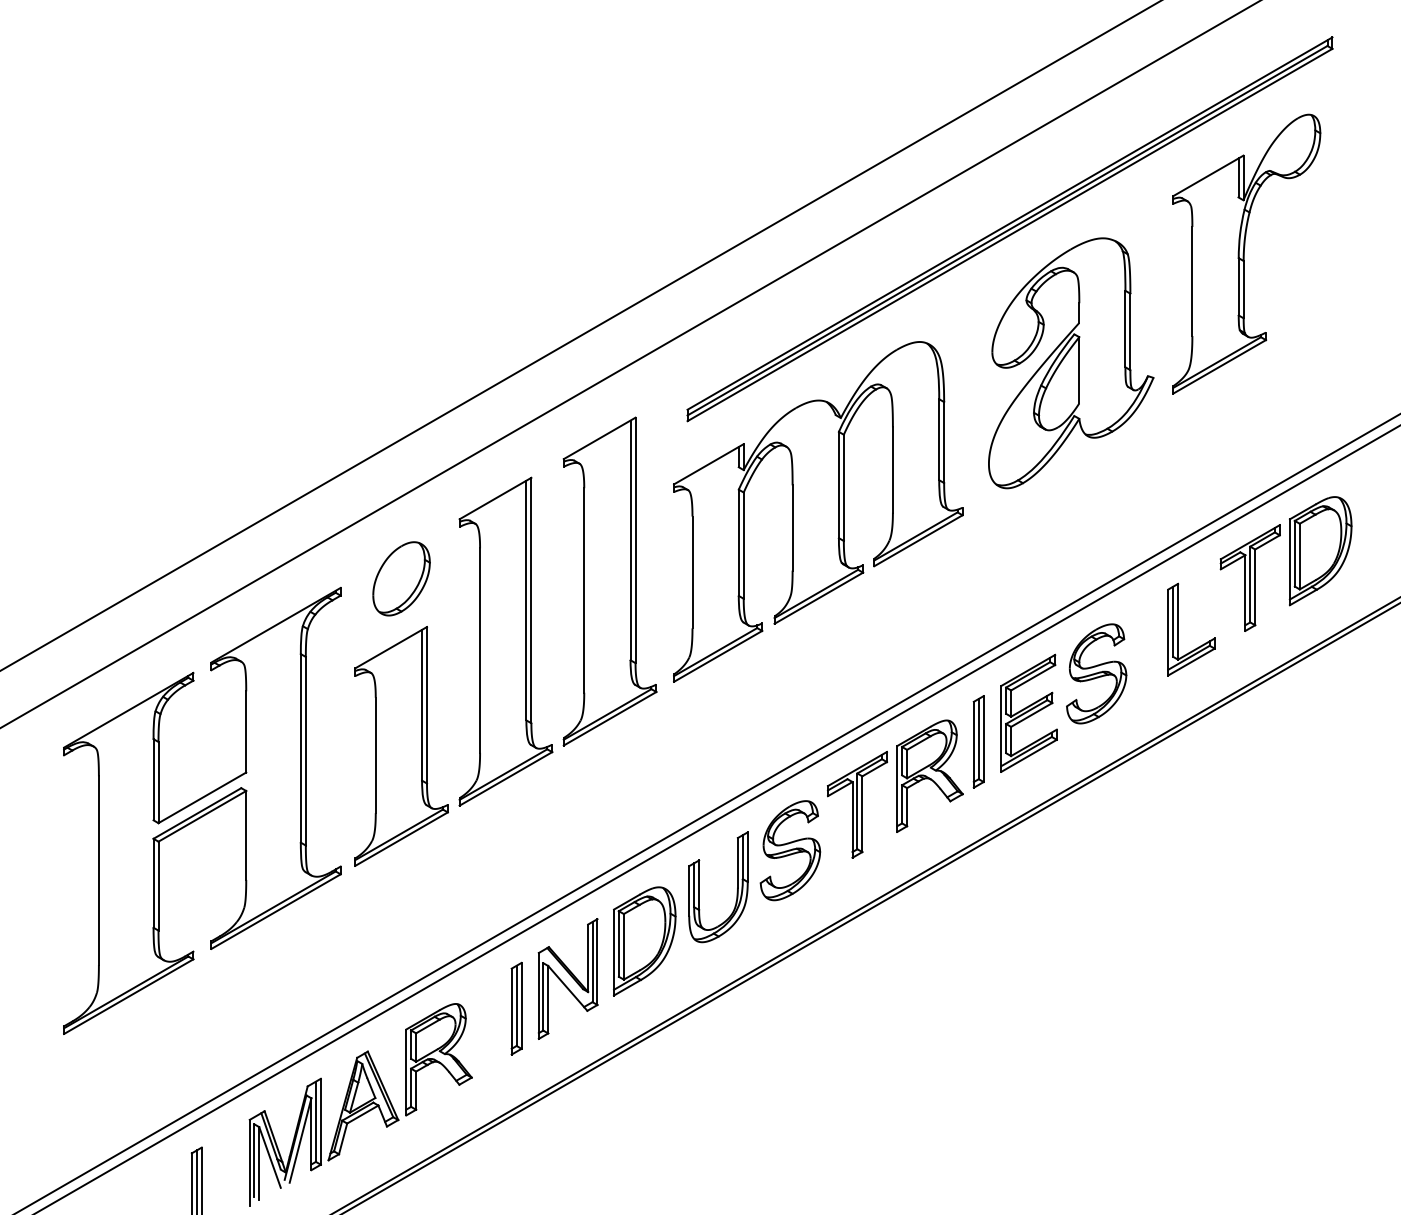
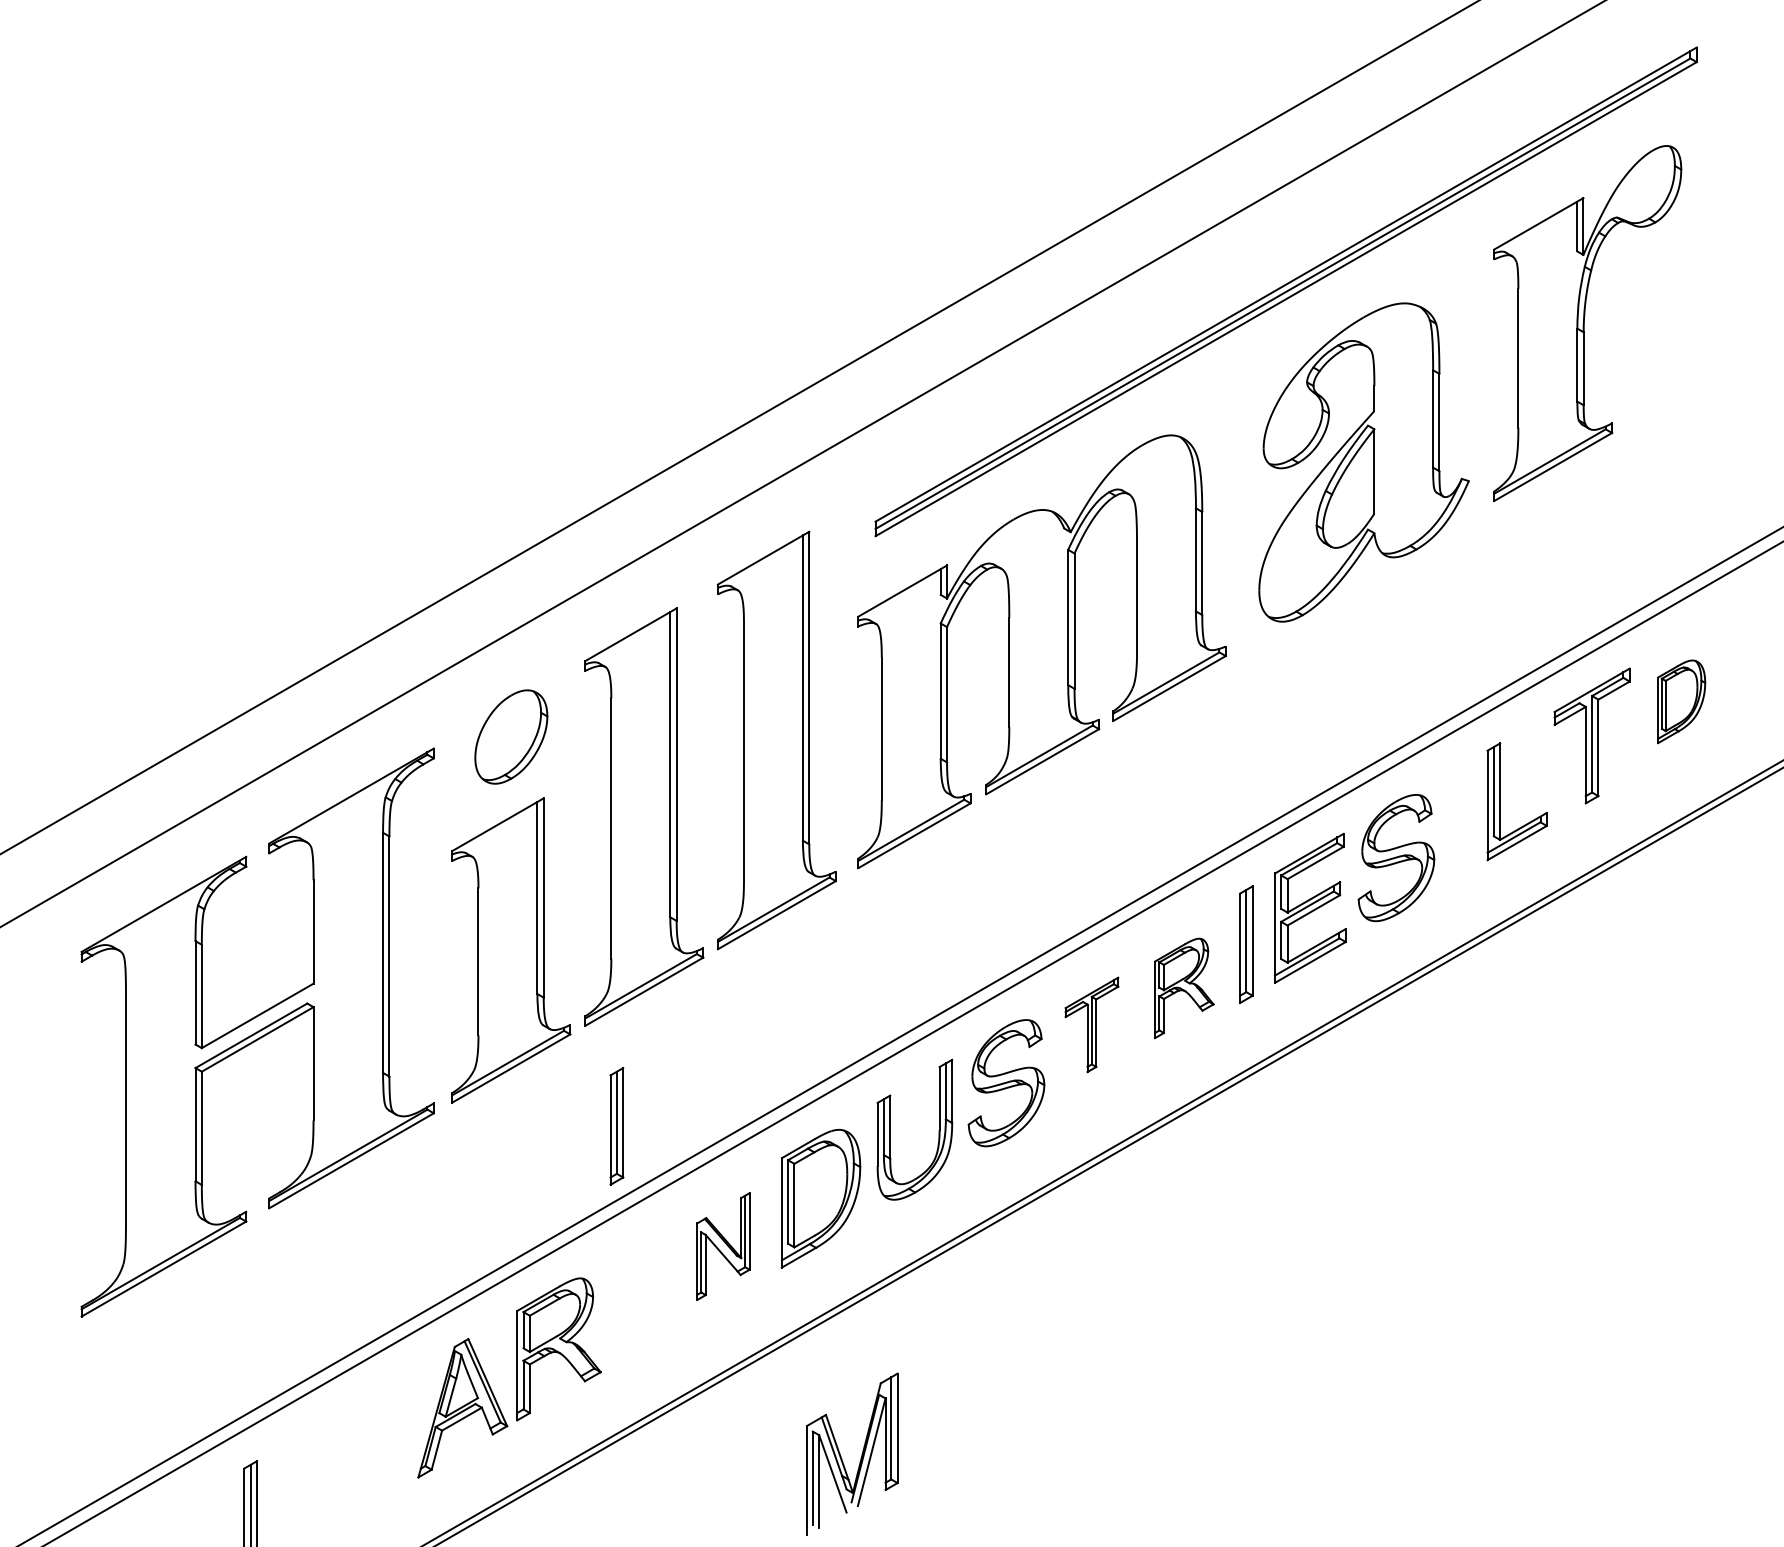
part: (1320, 550) -> (1681, 701), size x0.6
part: (930, 776) -> (1184, 988), size x0.7
part: (857, 804) -> (1091, 1024), size x0.7
part: (568, 978) -> (723, 1246), size x0.7
part: (516, 1008) -> (616, 1126), moved
part: (291, 1144) -> (860, 1457), moved

